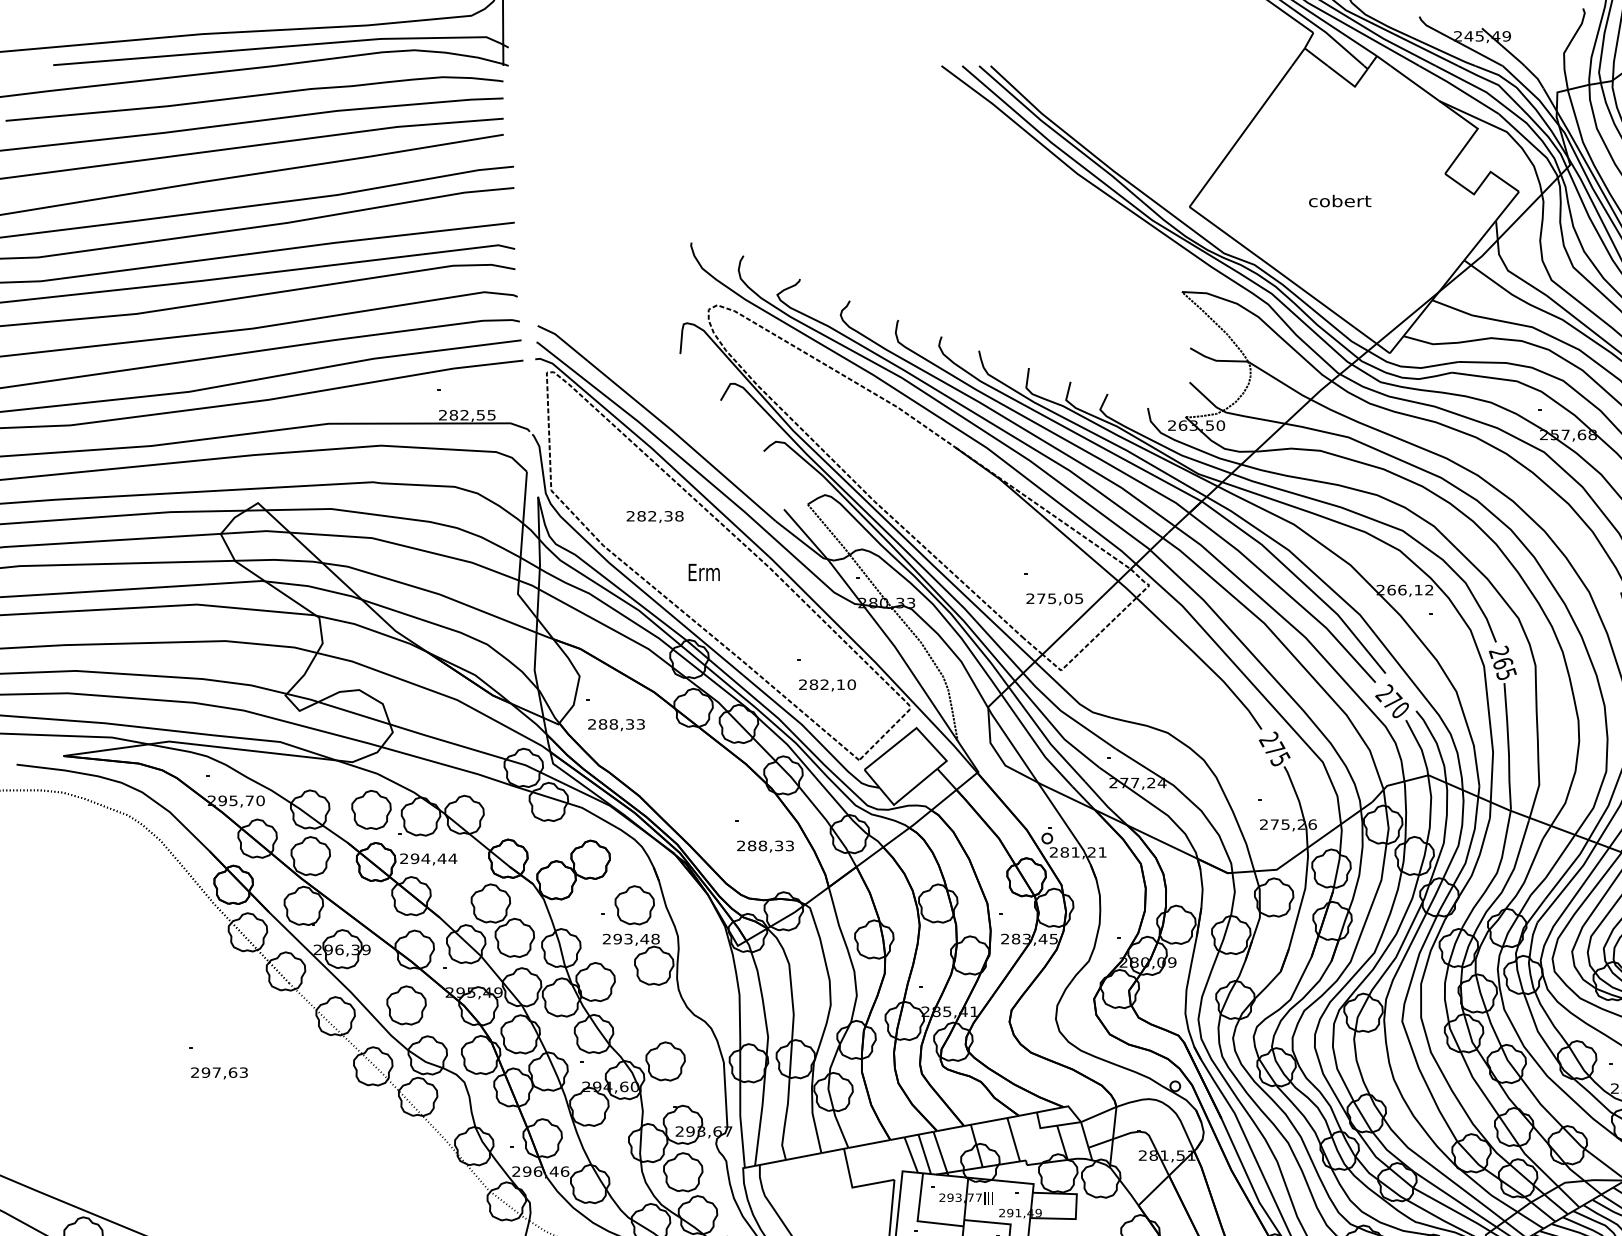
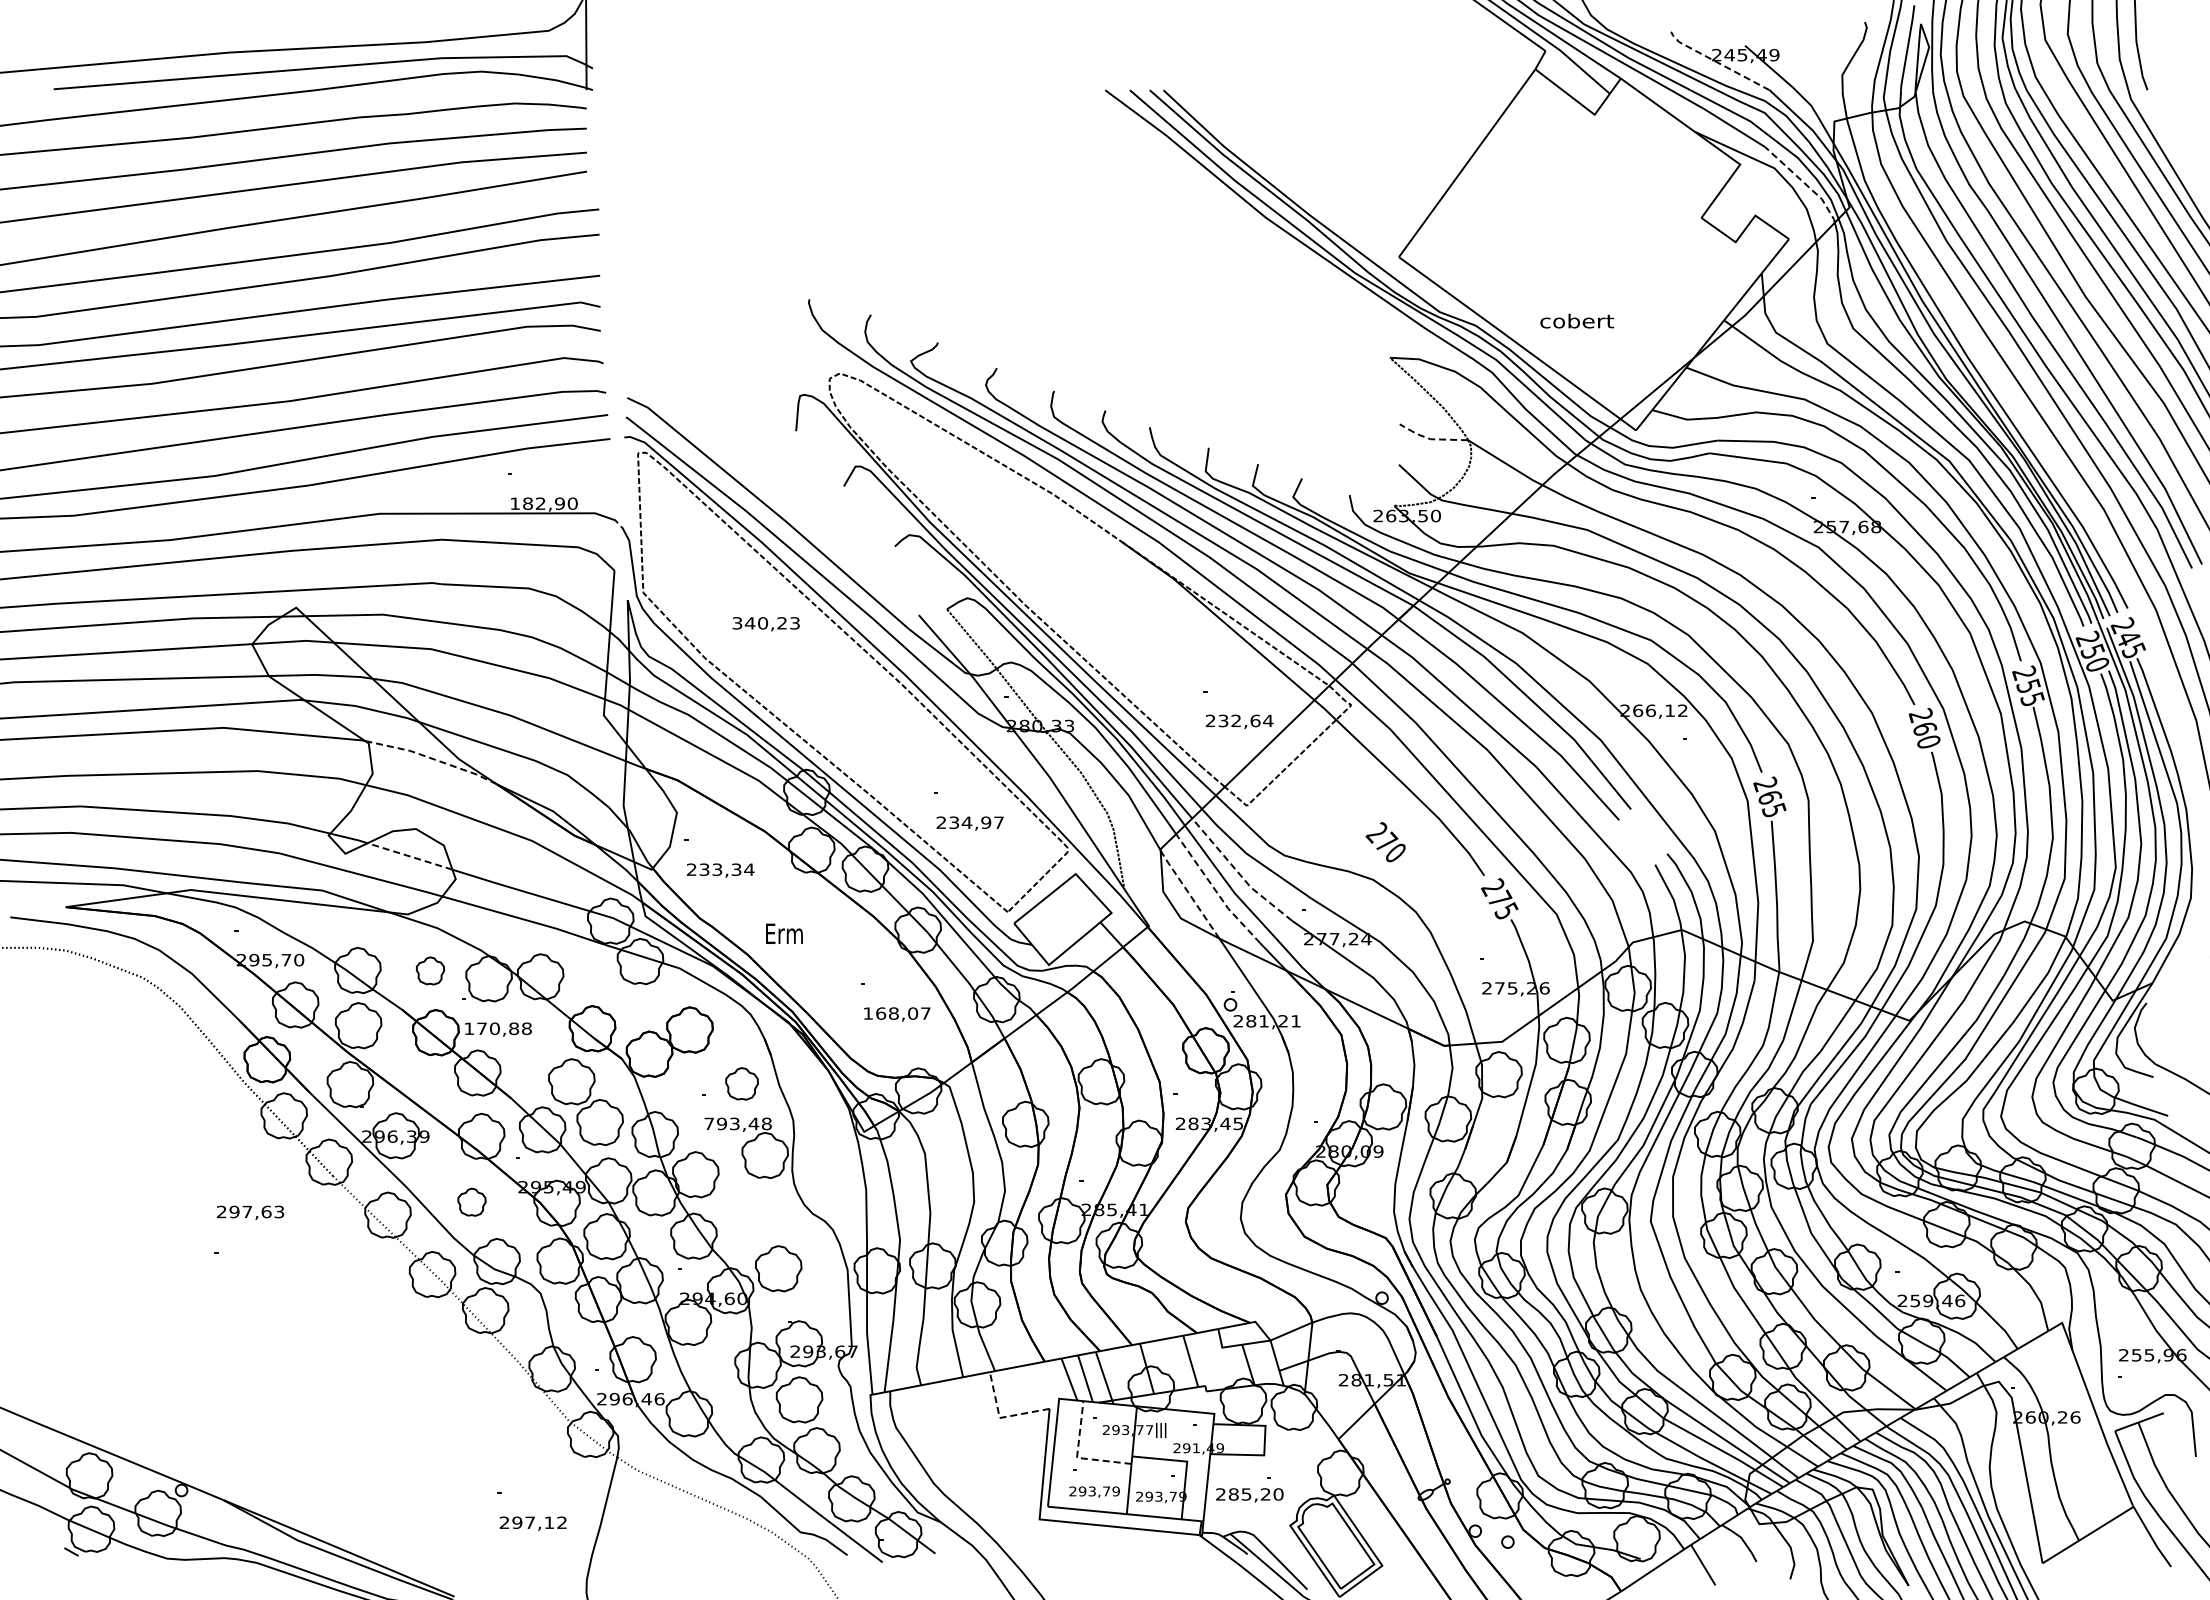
line: (1457, 42) -> (1716, 62), solid -> dashed
line: (1532, 144) -> (1804, 183), solid -> dashed
text: (1340, 200) -> (1577, 320), moved
line: (1216, 361) -> (1430, 439), solid -> dashed
text: (466, 415) -> (543, 503), 282,55 -> 182,90
text: (654, 516) -> (765, 623), 282,38 -> 340,23
text: (704, 572) -> (784, 933), moved
text: (1059, 598) -> (1245, 720), 275,05 -> 232,64
line: (372, 630) -> (431, 758), solid -> dashed
text: (832, 684) -> (976, 822), 282,10 -> 234,97
text: (1391, 701) -> (1385, 842), moved
line: (353, 713) -> (409, 856), solid -> dashed
text: (621, 724) -> (726, 869), 288,33 -> 233,34
line: (1054, 727) -> (1238, 873), solid -> dashed
line: (1035, 742) -> (1216, 891), solid -> dashed
line: (1012, 744) -> (1189, 893), solid -> dashed
part: (371, 809) -> (430, 970), size x0.6
text: (765, 845) -> (896, 1013), 288,33 -> 168,07
text: (428, 858) -> (498, 1028), 294,44 -> 170,88
part: (634, 904) -> (741, 1083), size x0.7
text: (606, 938) -> (708, 1123), 293,48 -> 793,48
part: (406, 1004) -> (471, 1201), size x0.6
text: (219, 1073) -> (250, 1212), moved
line: (852, 1187) -> (1000, 1417), solid -> dashed
line: (918, 1220) -> (1077, 1456), solid -> dashed

